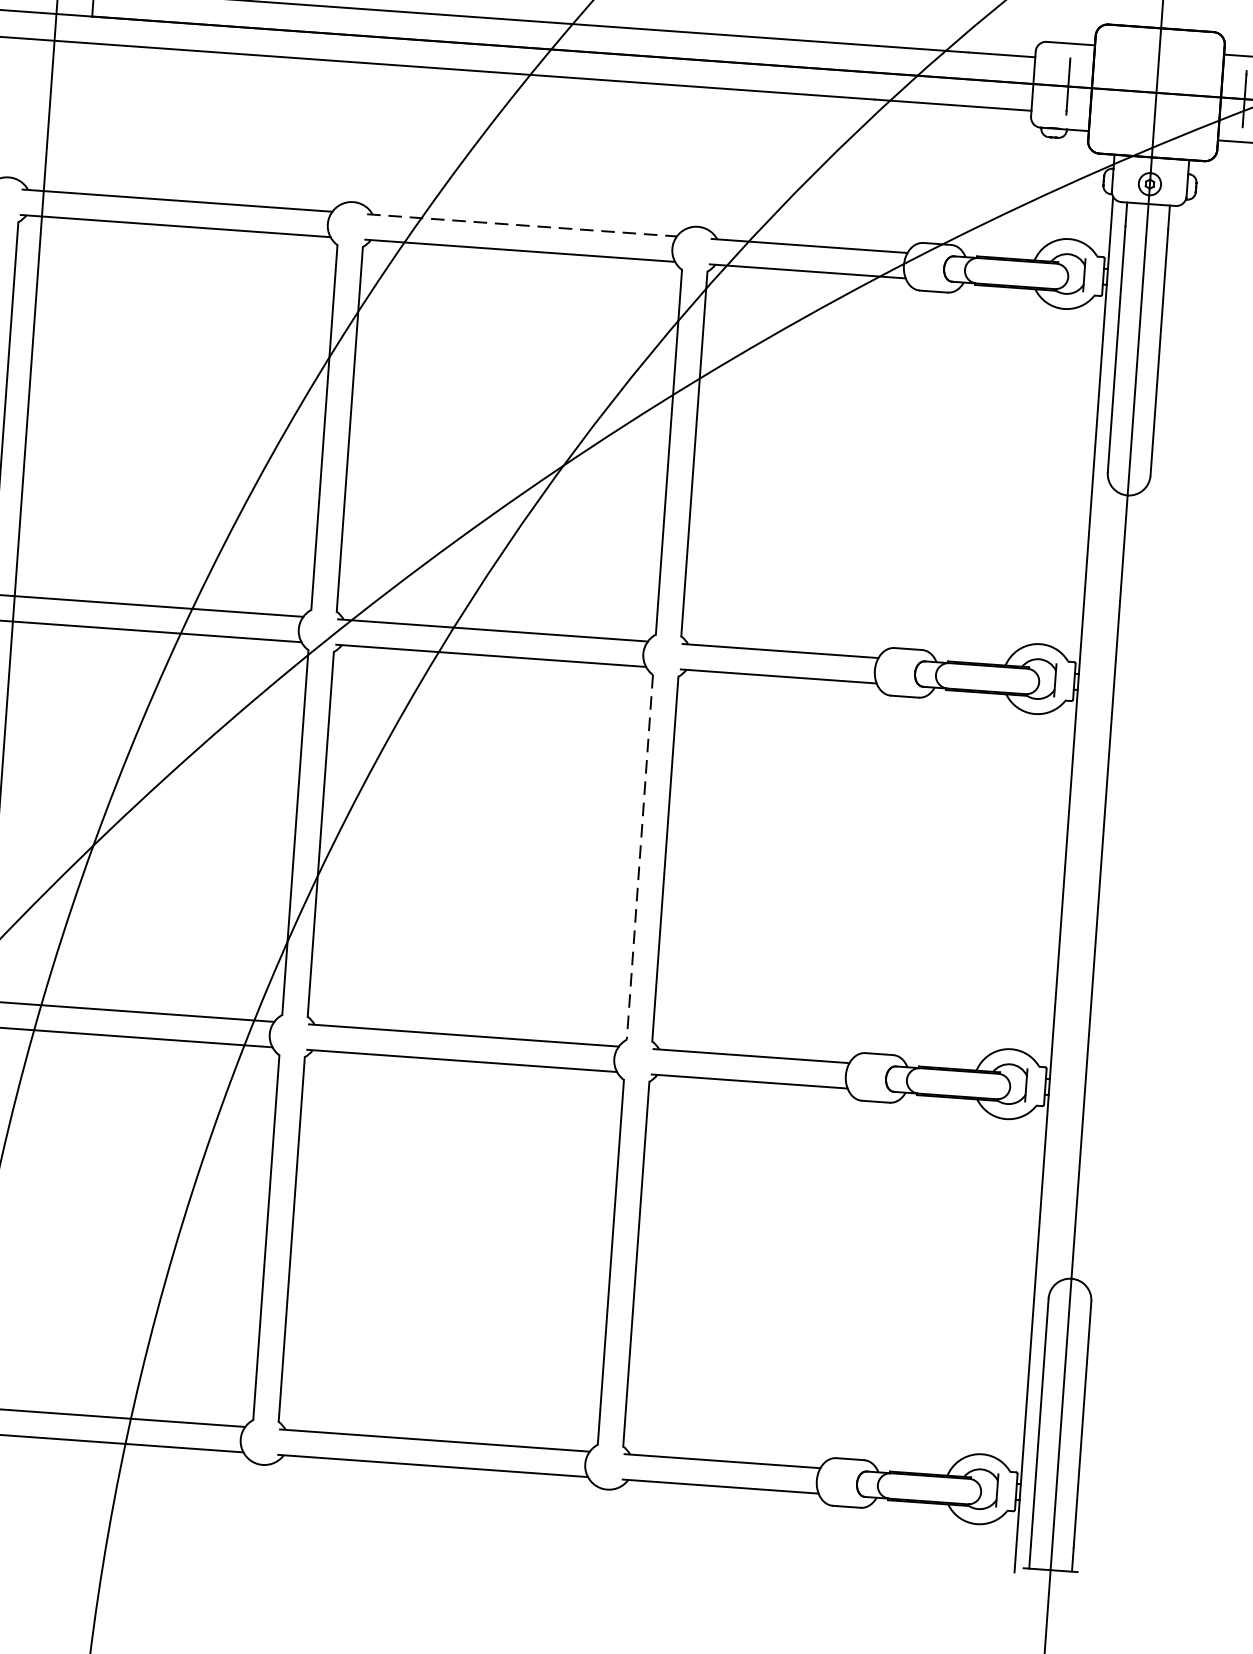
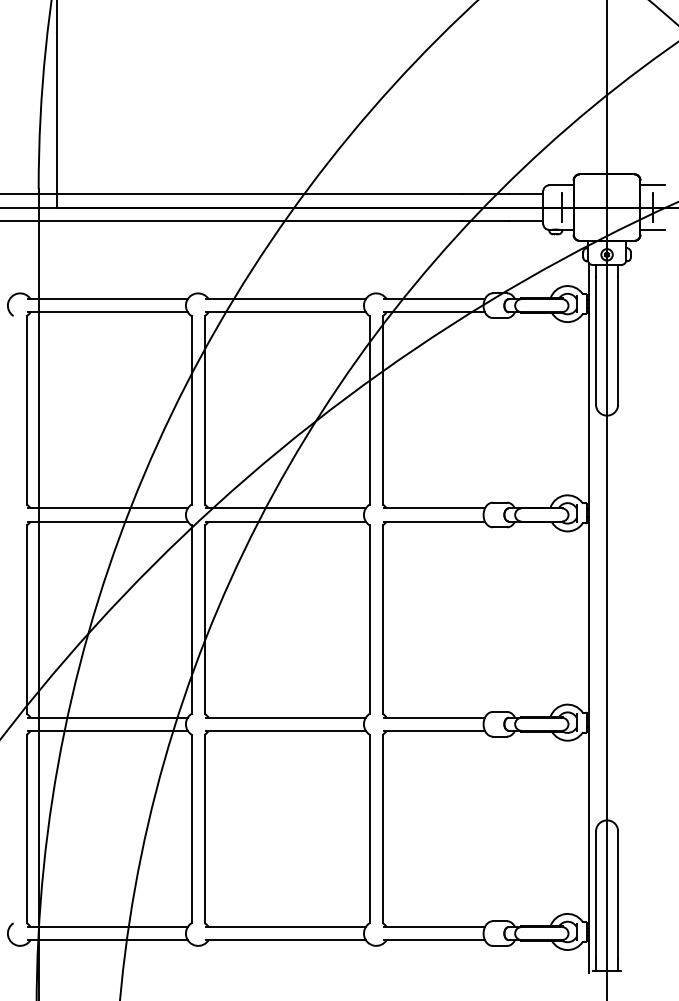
line: (523, 226) -> (286, 299), dashed -> solid
line: (639, 858) -> (369, 620), dashed -> solid

